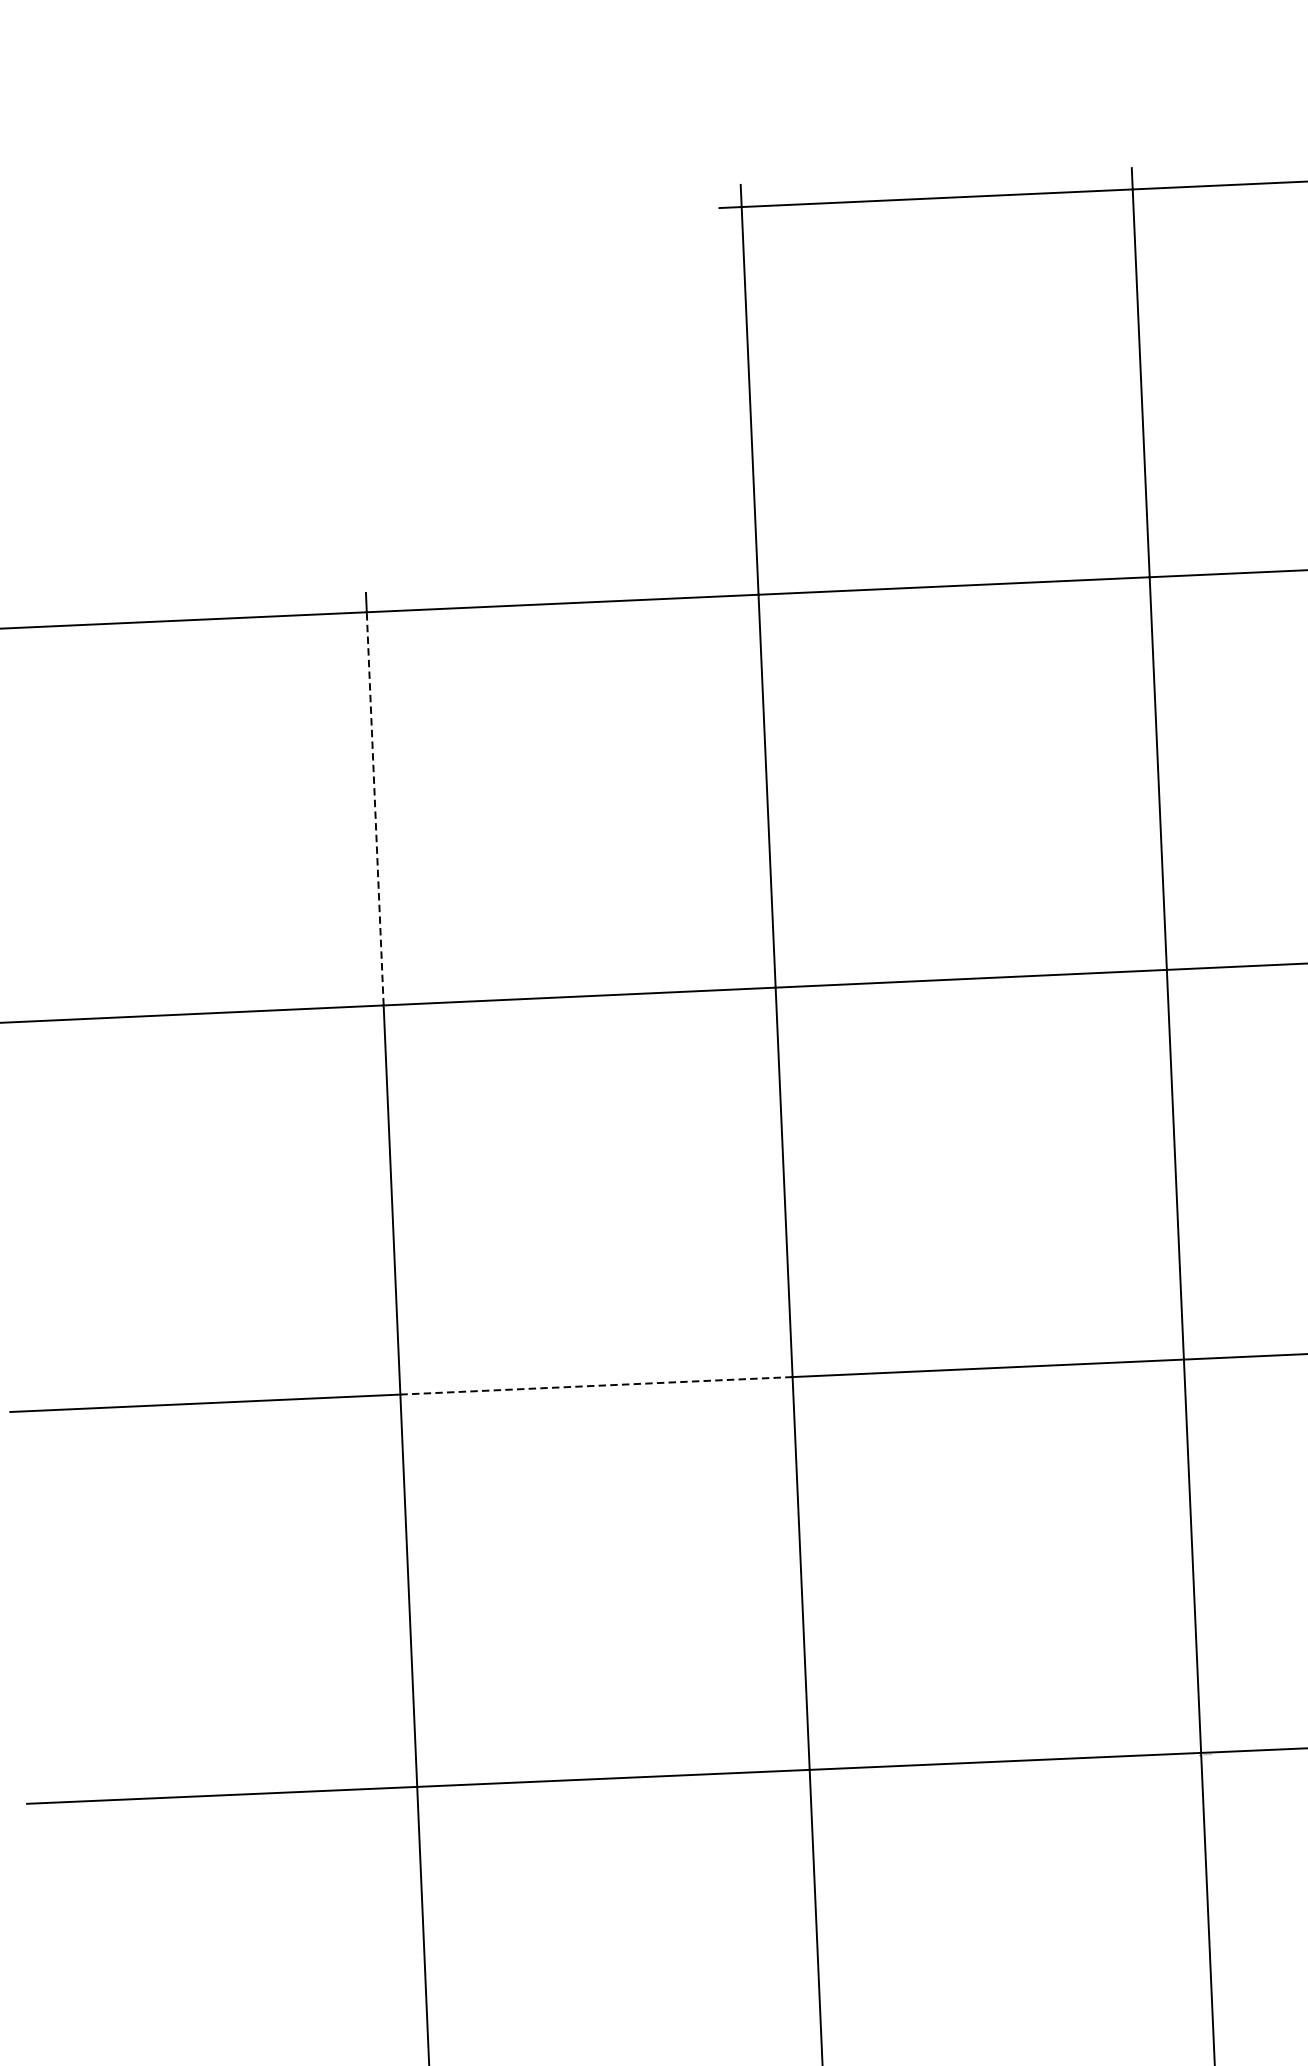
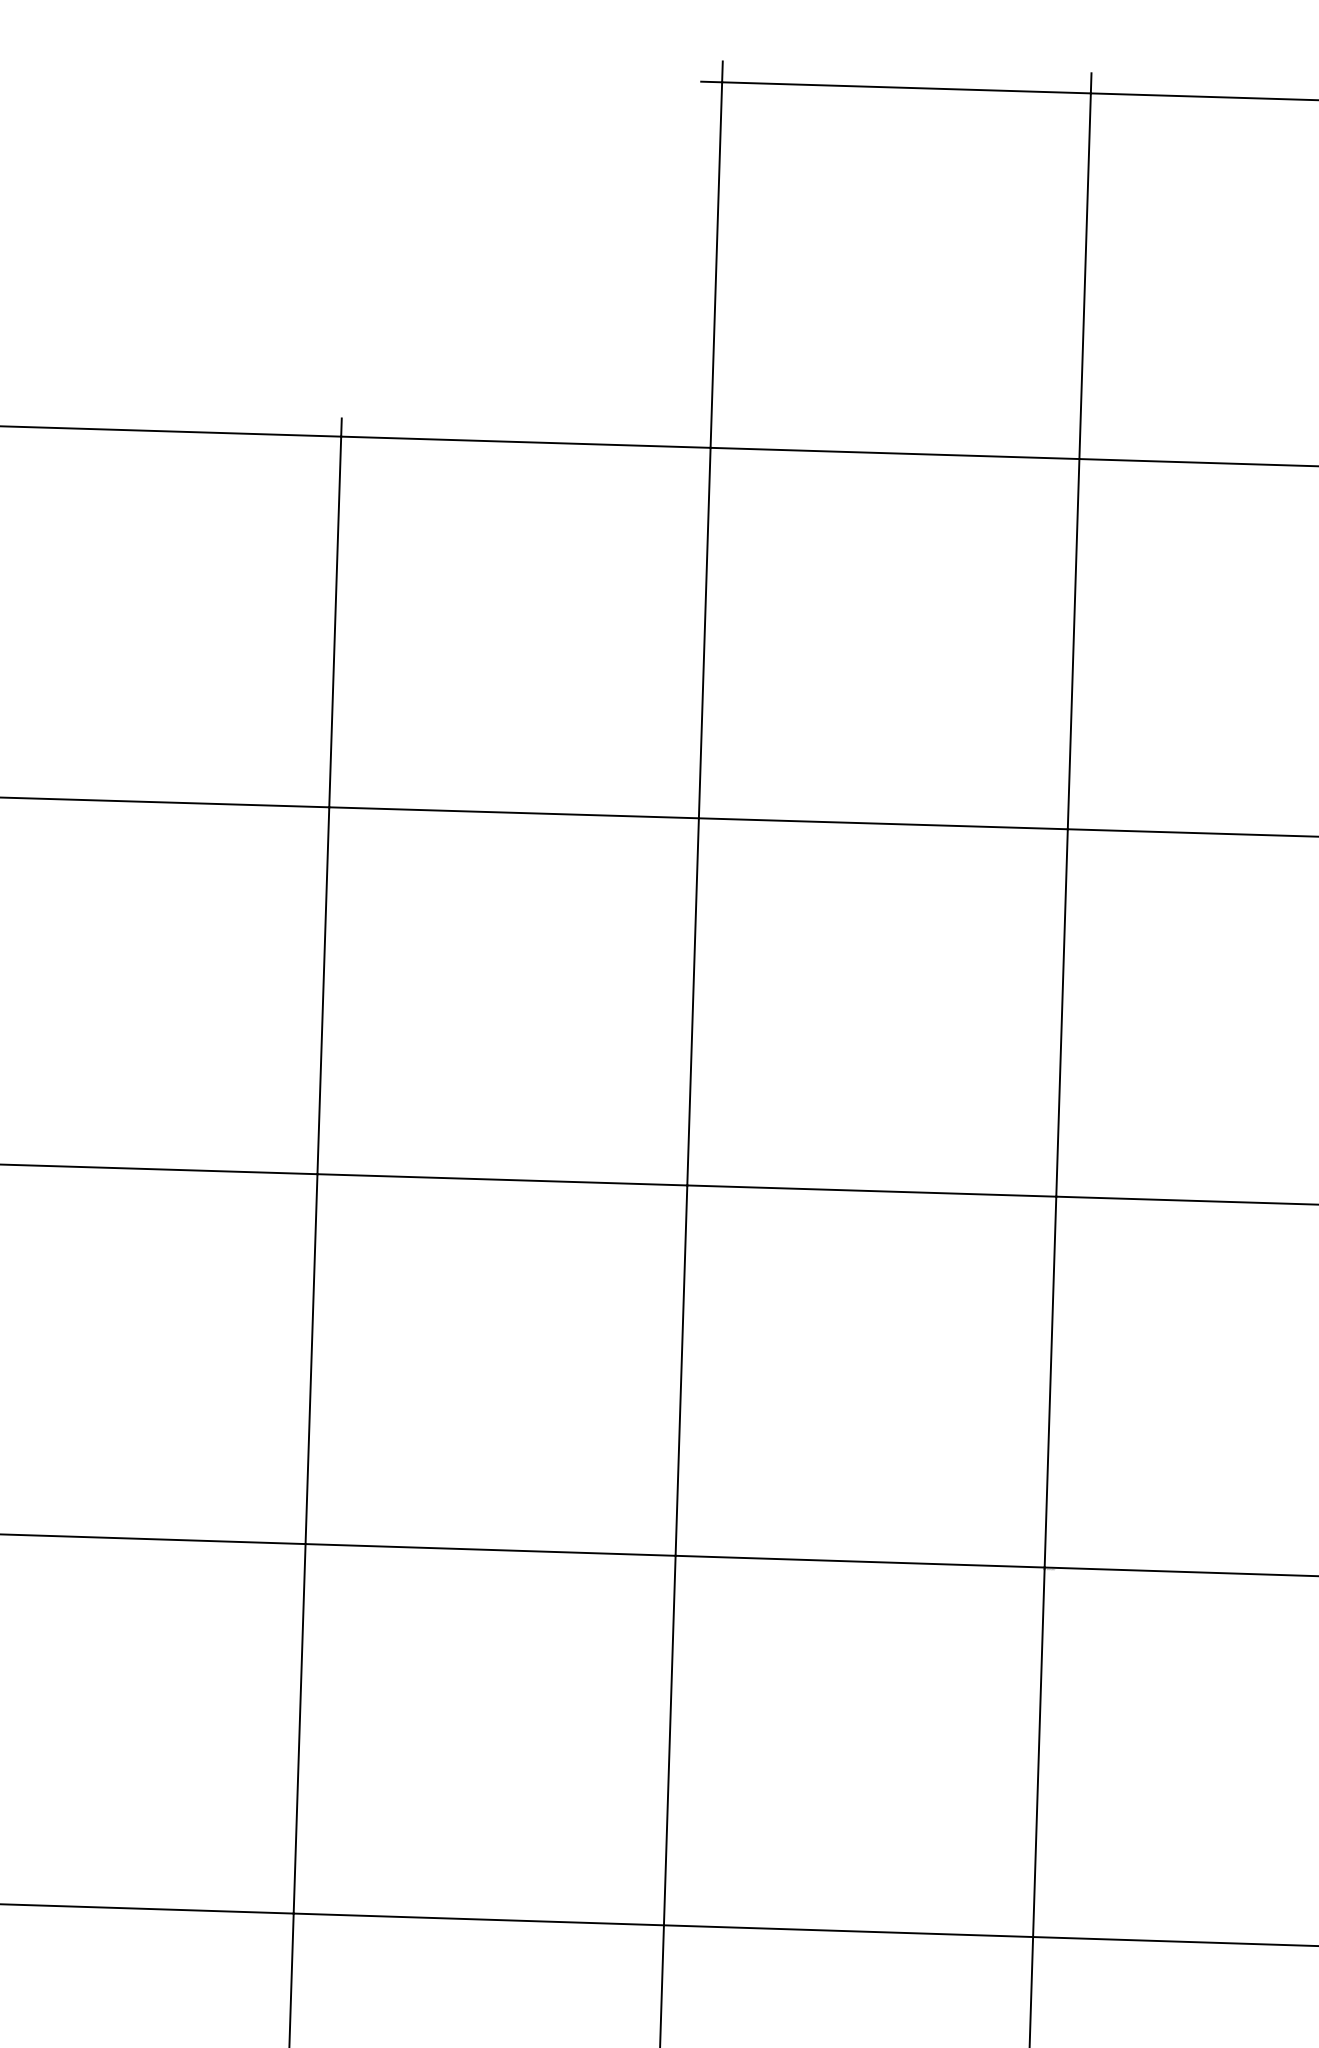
line: (375, 808) -> (335, 621), dashed -> solid
line: (596, 1385) -> (502, 1179), dashed -> solid

